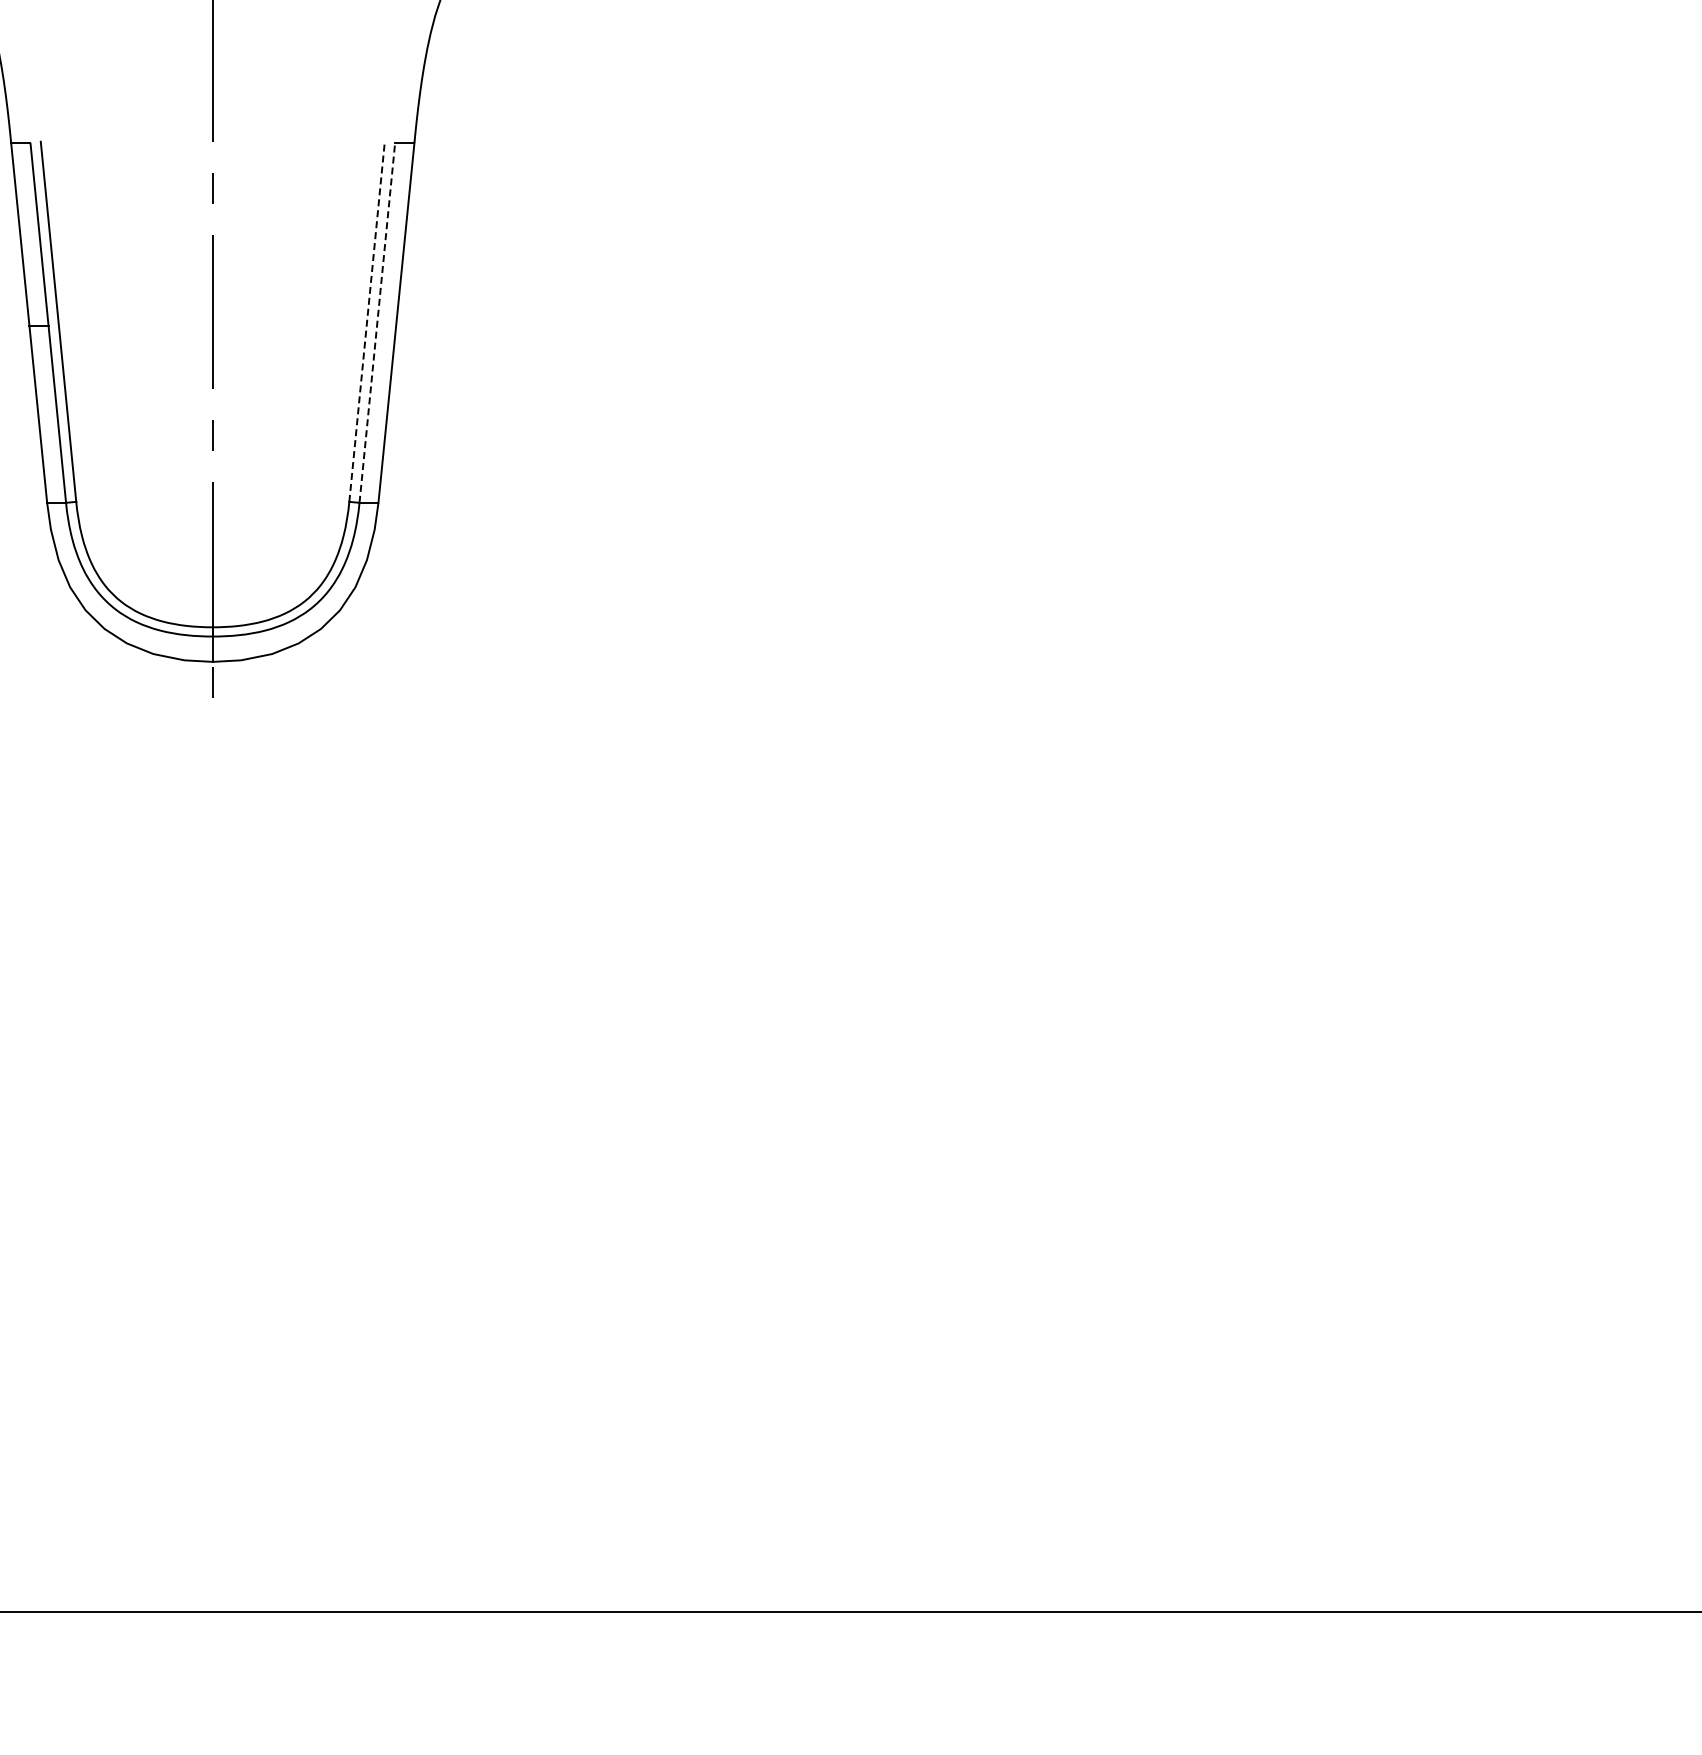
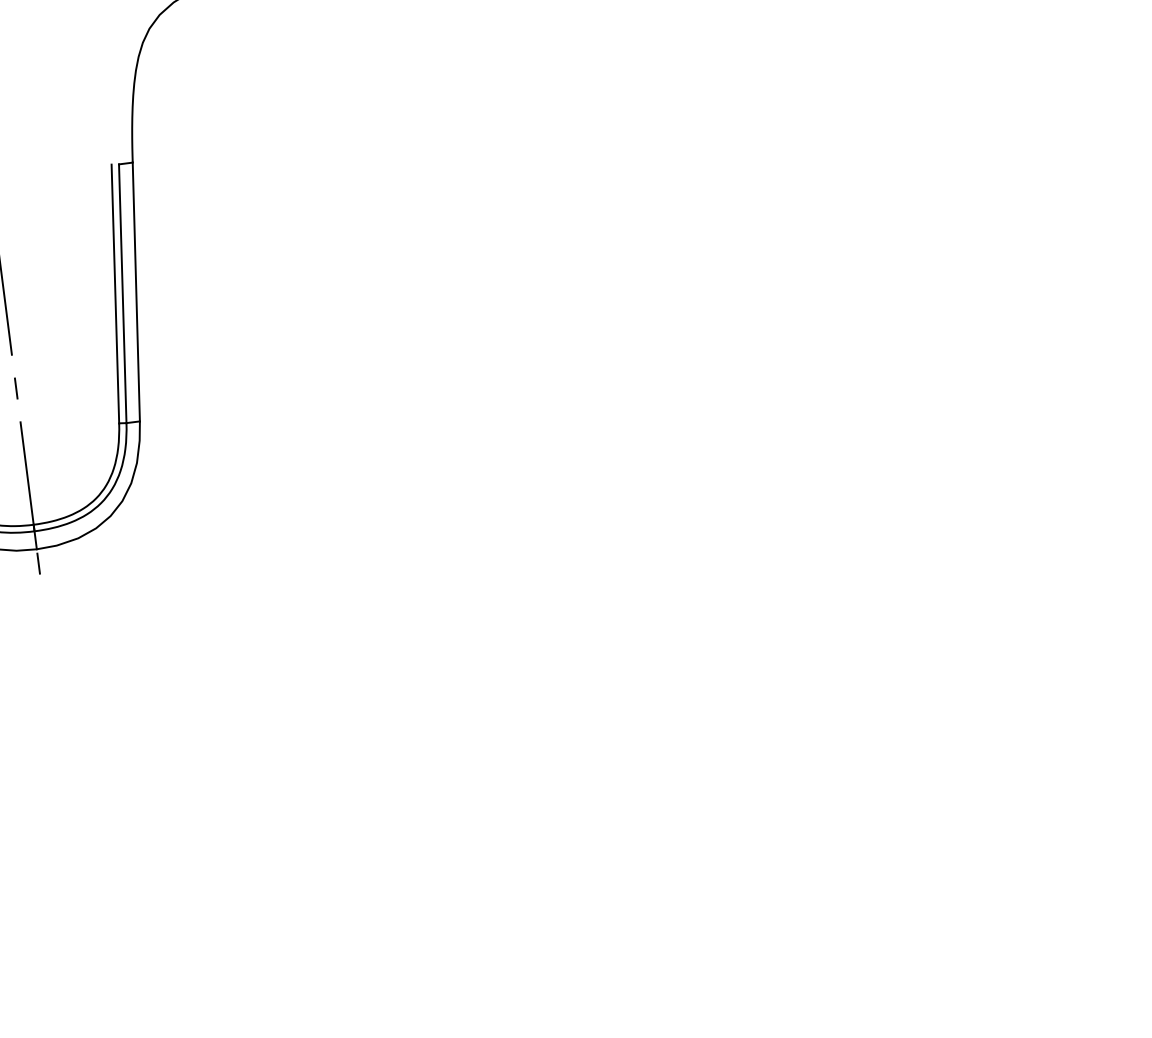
line: (367, 321) -> (115, 293), dashed -> solid
line: (377, 322) -> (122, 293), dashed -> solid

